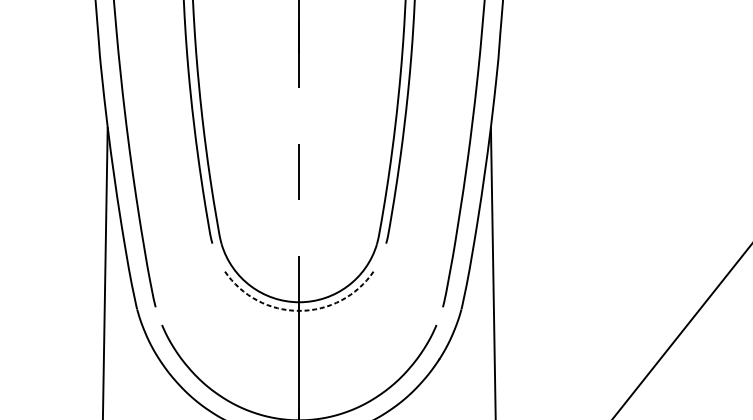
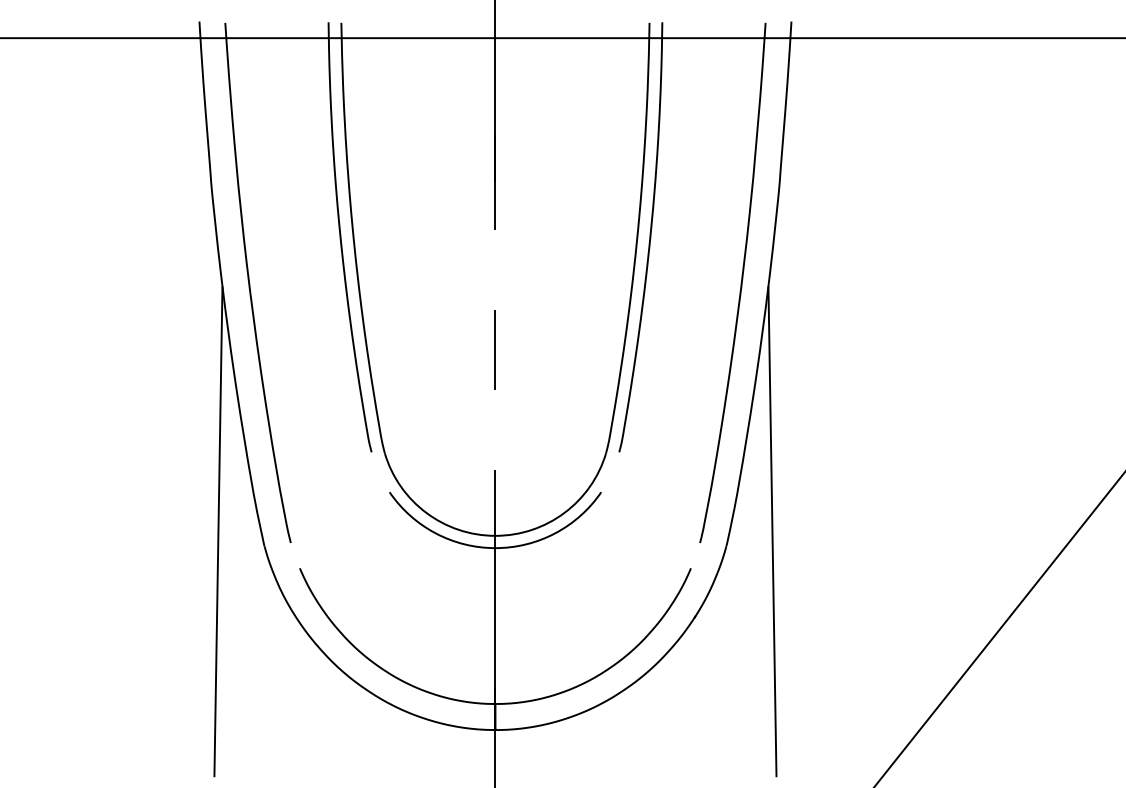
arc: (299, 311) -> (495, 548), dashed -> solid

